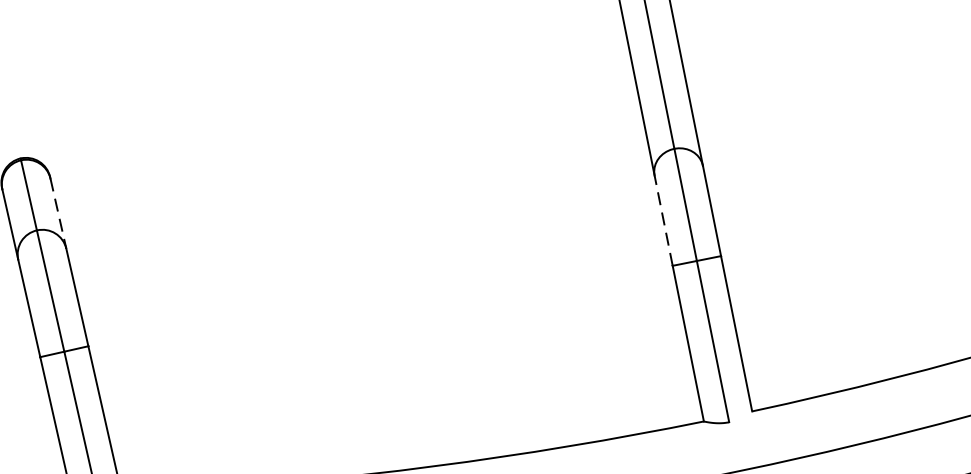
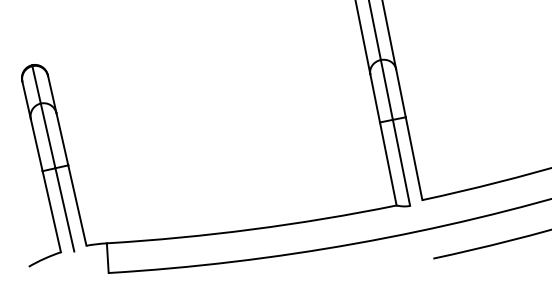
line: (58, 215) -> (52, 95), dashed -> solid
line: (664, 220) -> (375, 98), dashed -> solid

